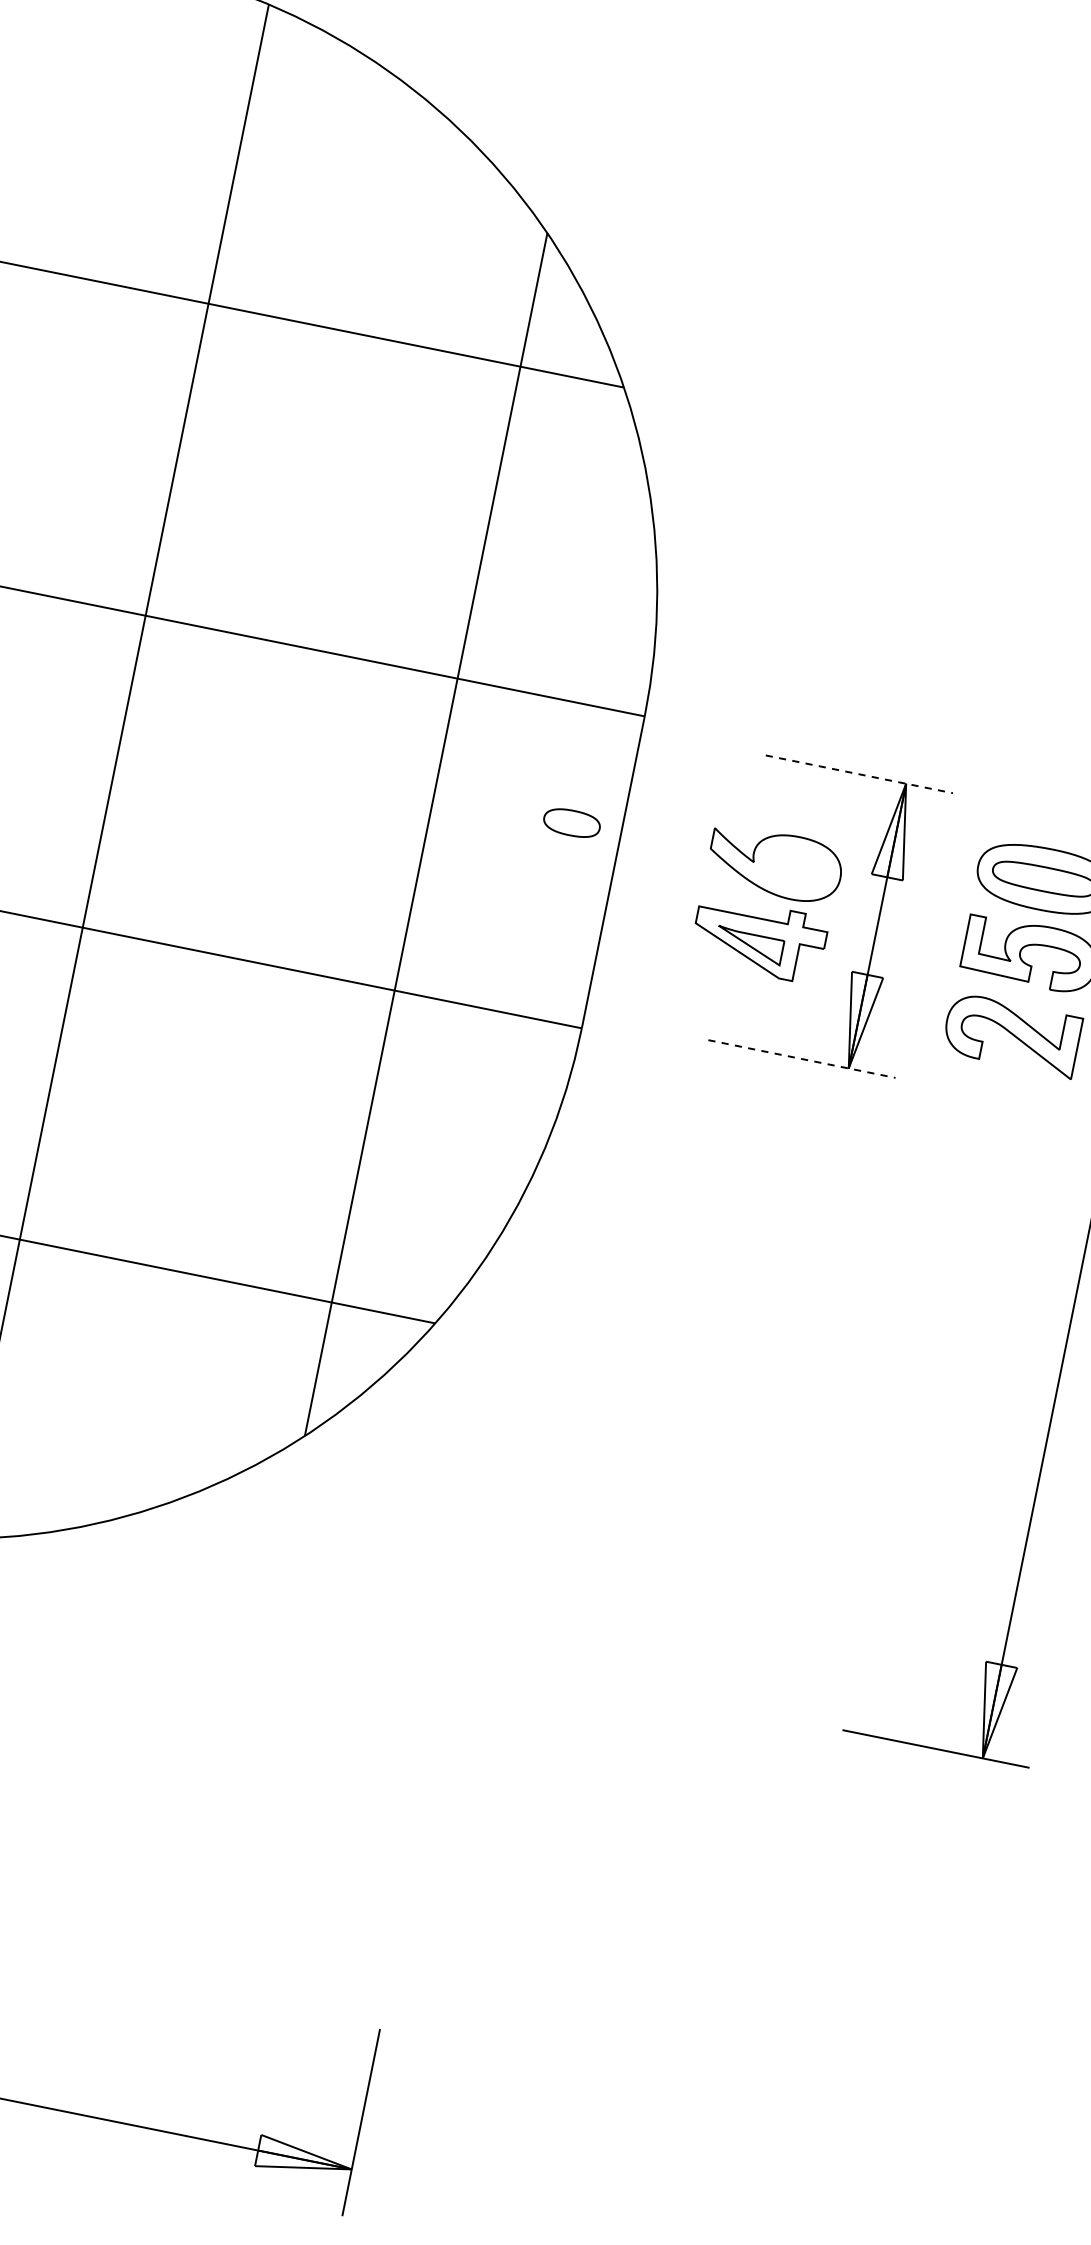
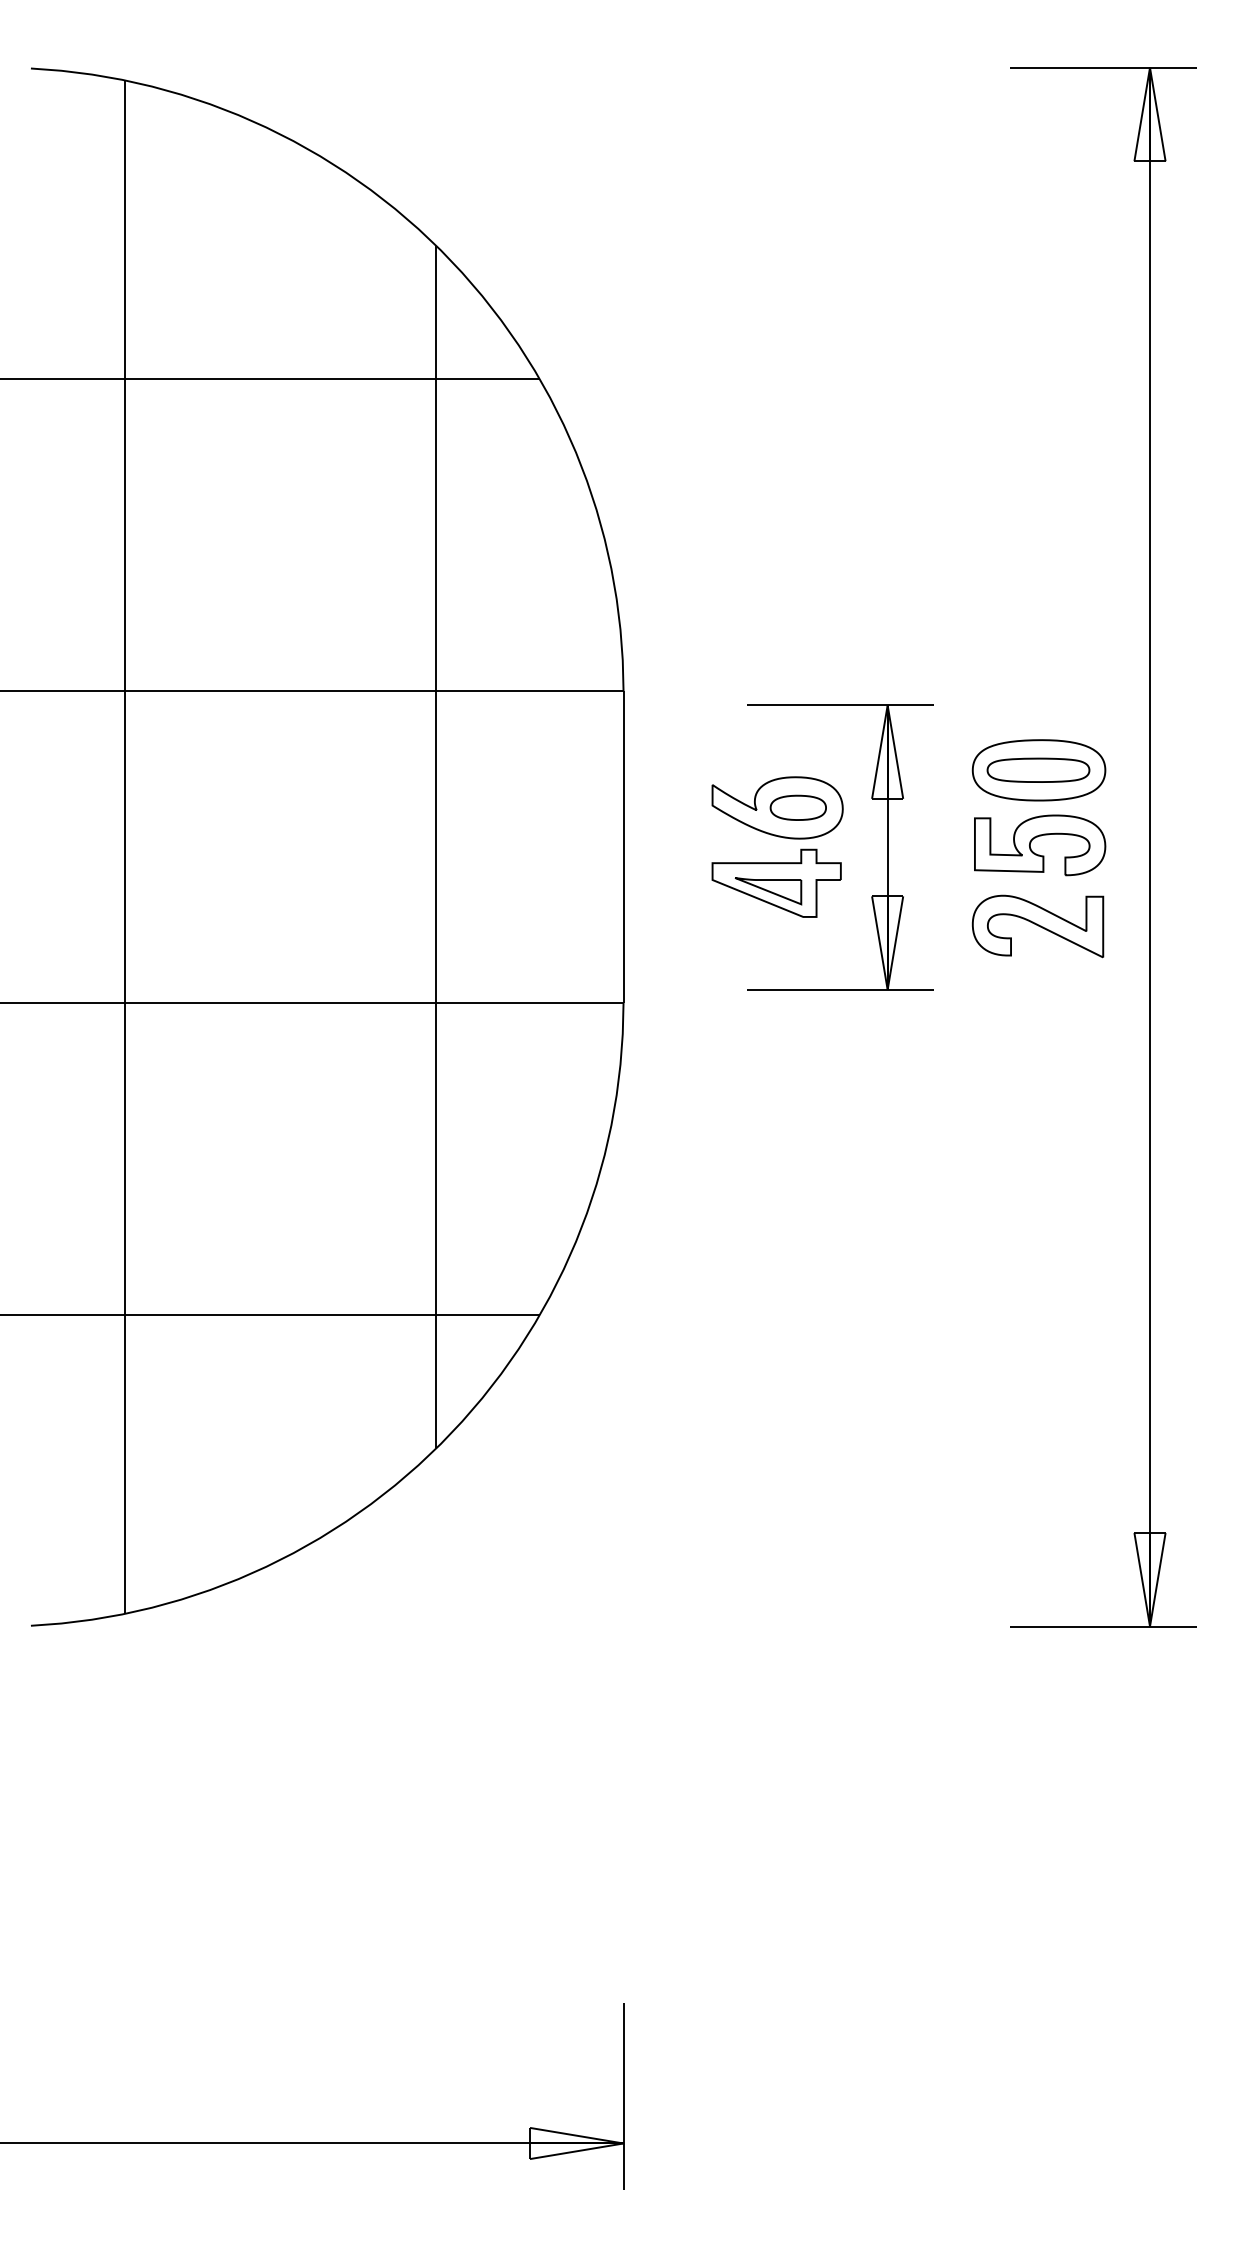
line: (858, 774) -> (840, 705), dashed -> solid
part: (571, 822) -> (797, 807), moved
line: (801, 1058) -> (840, 989), dashed -> solid

